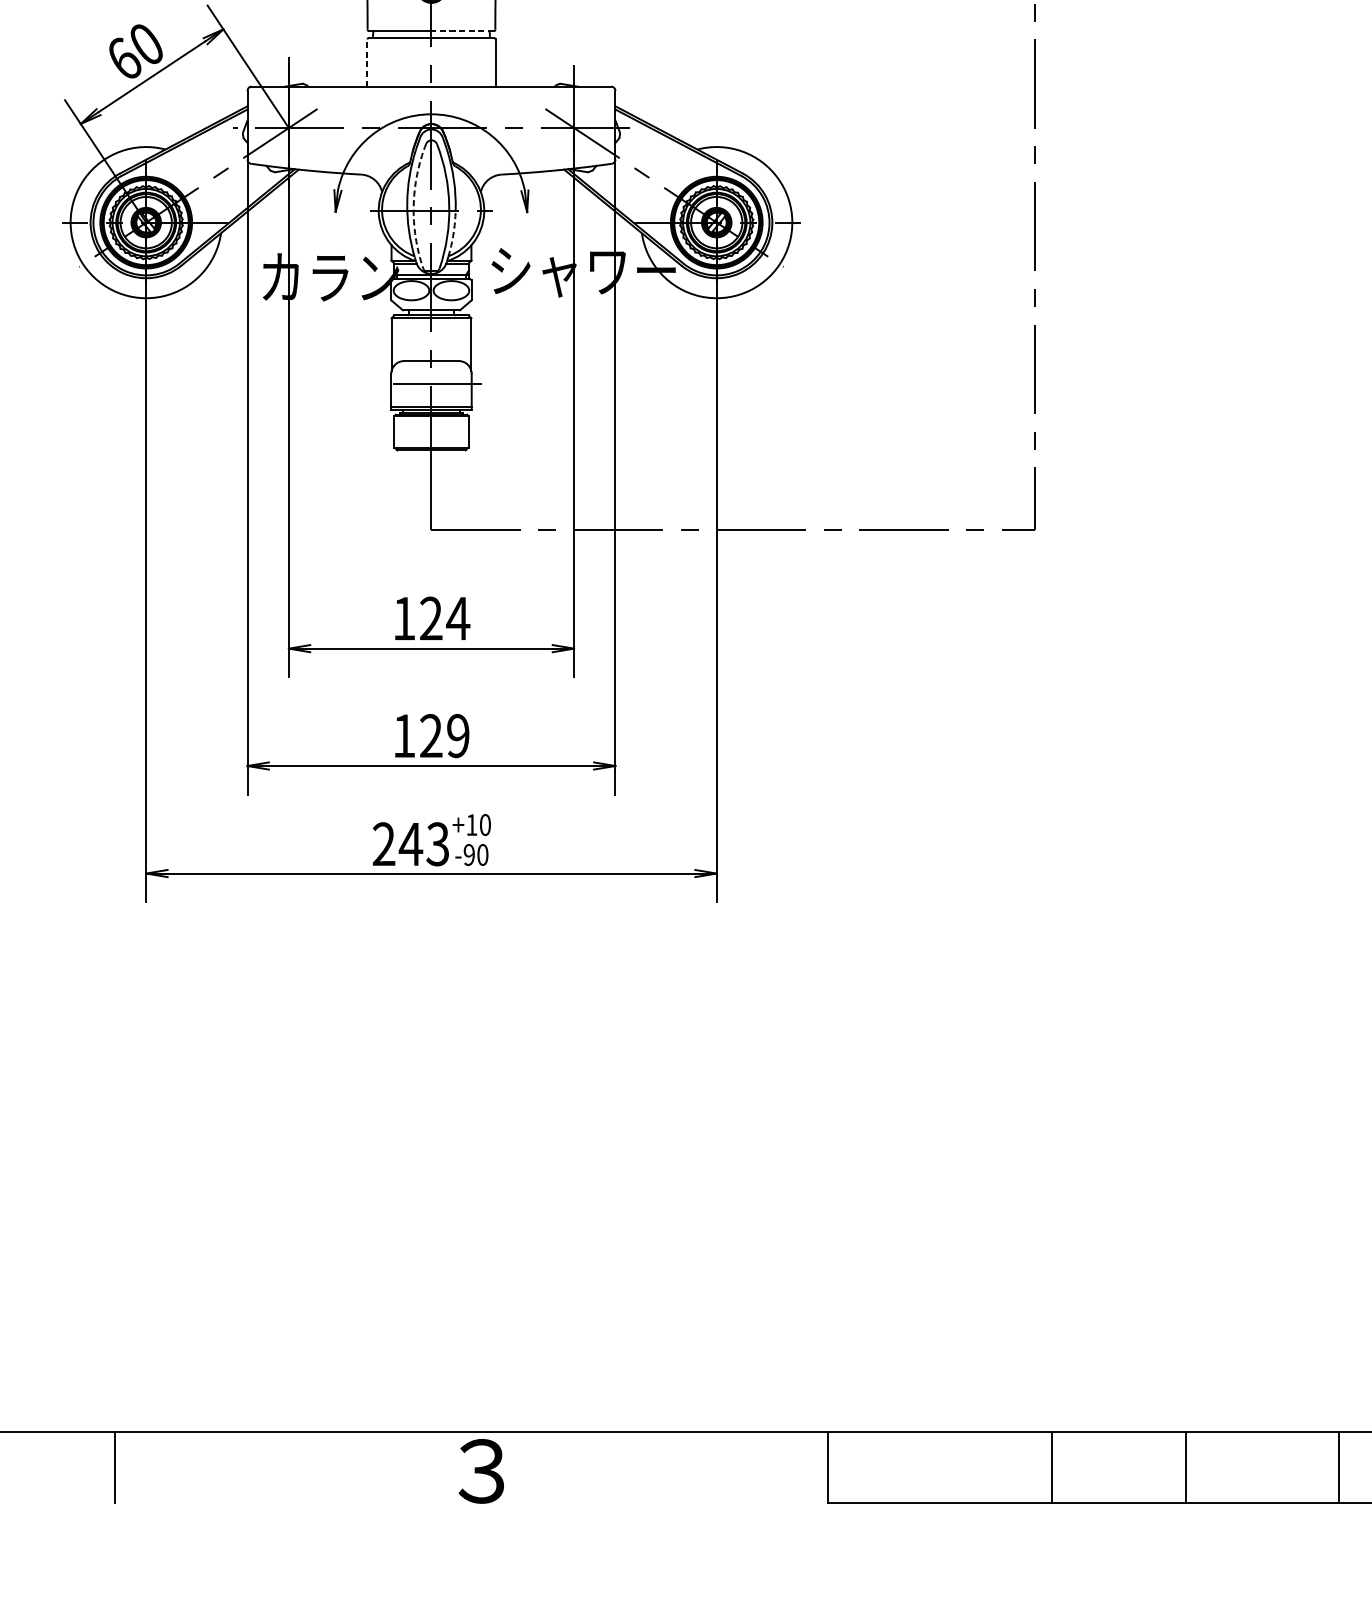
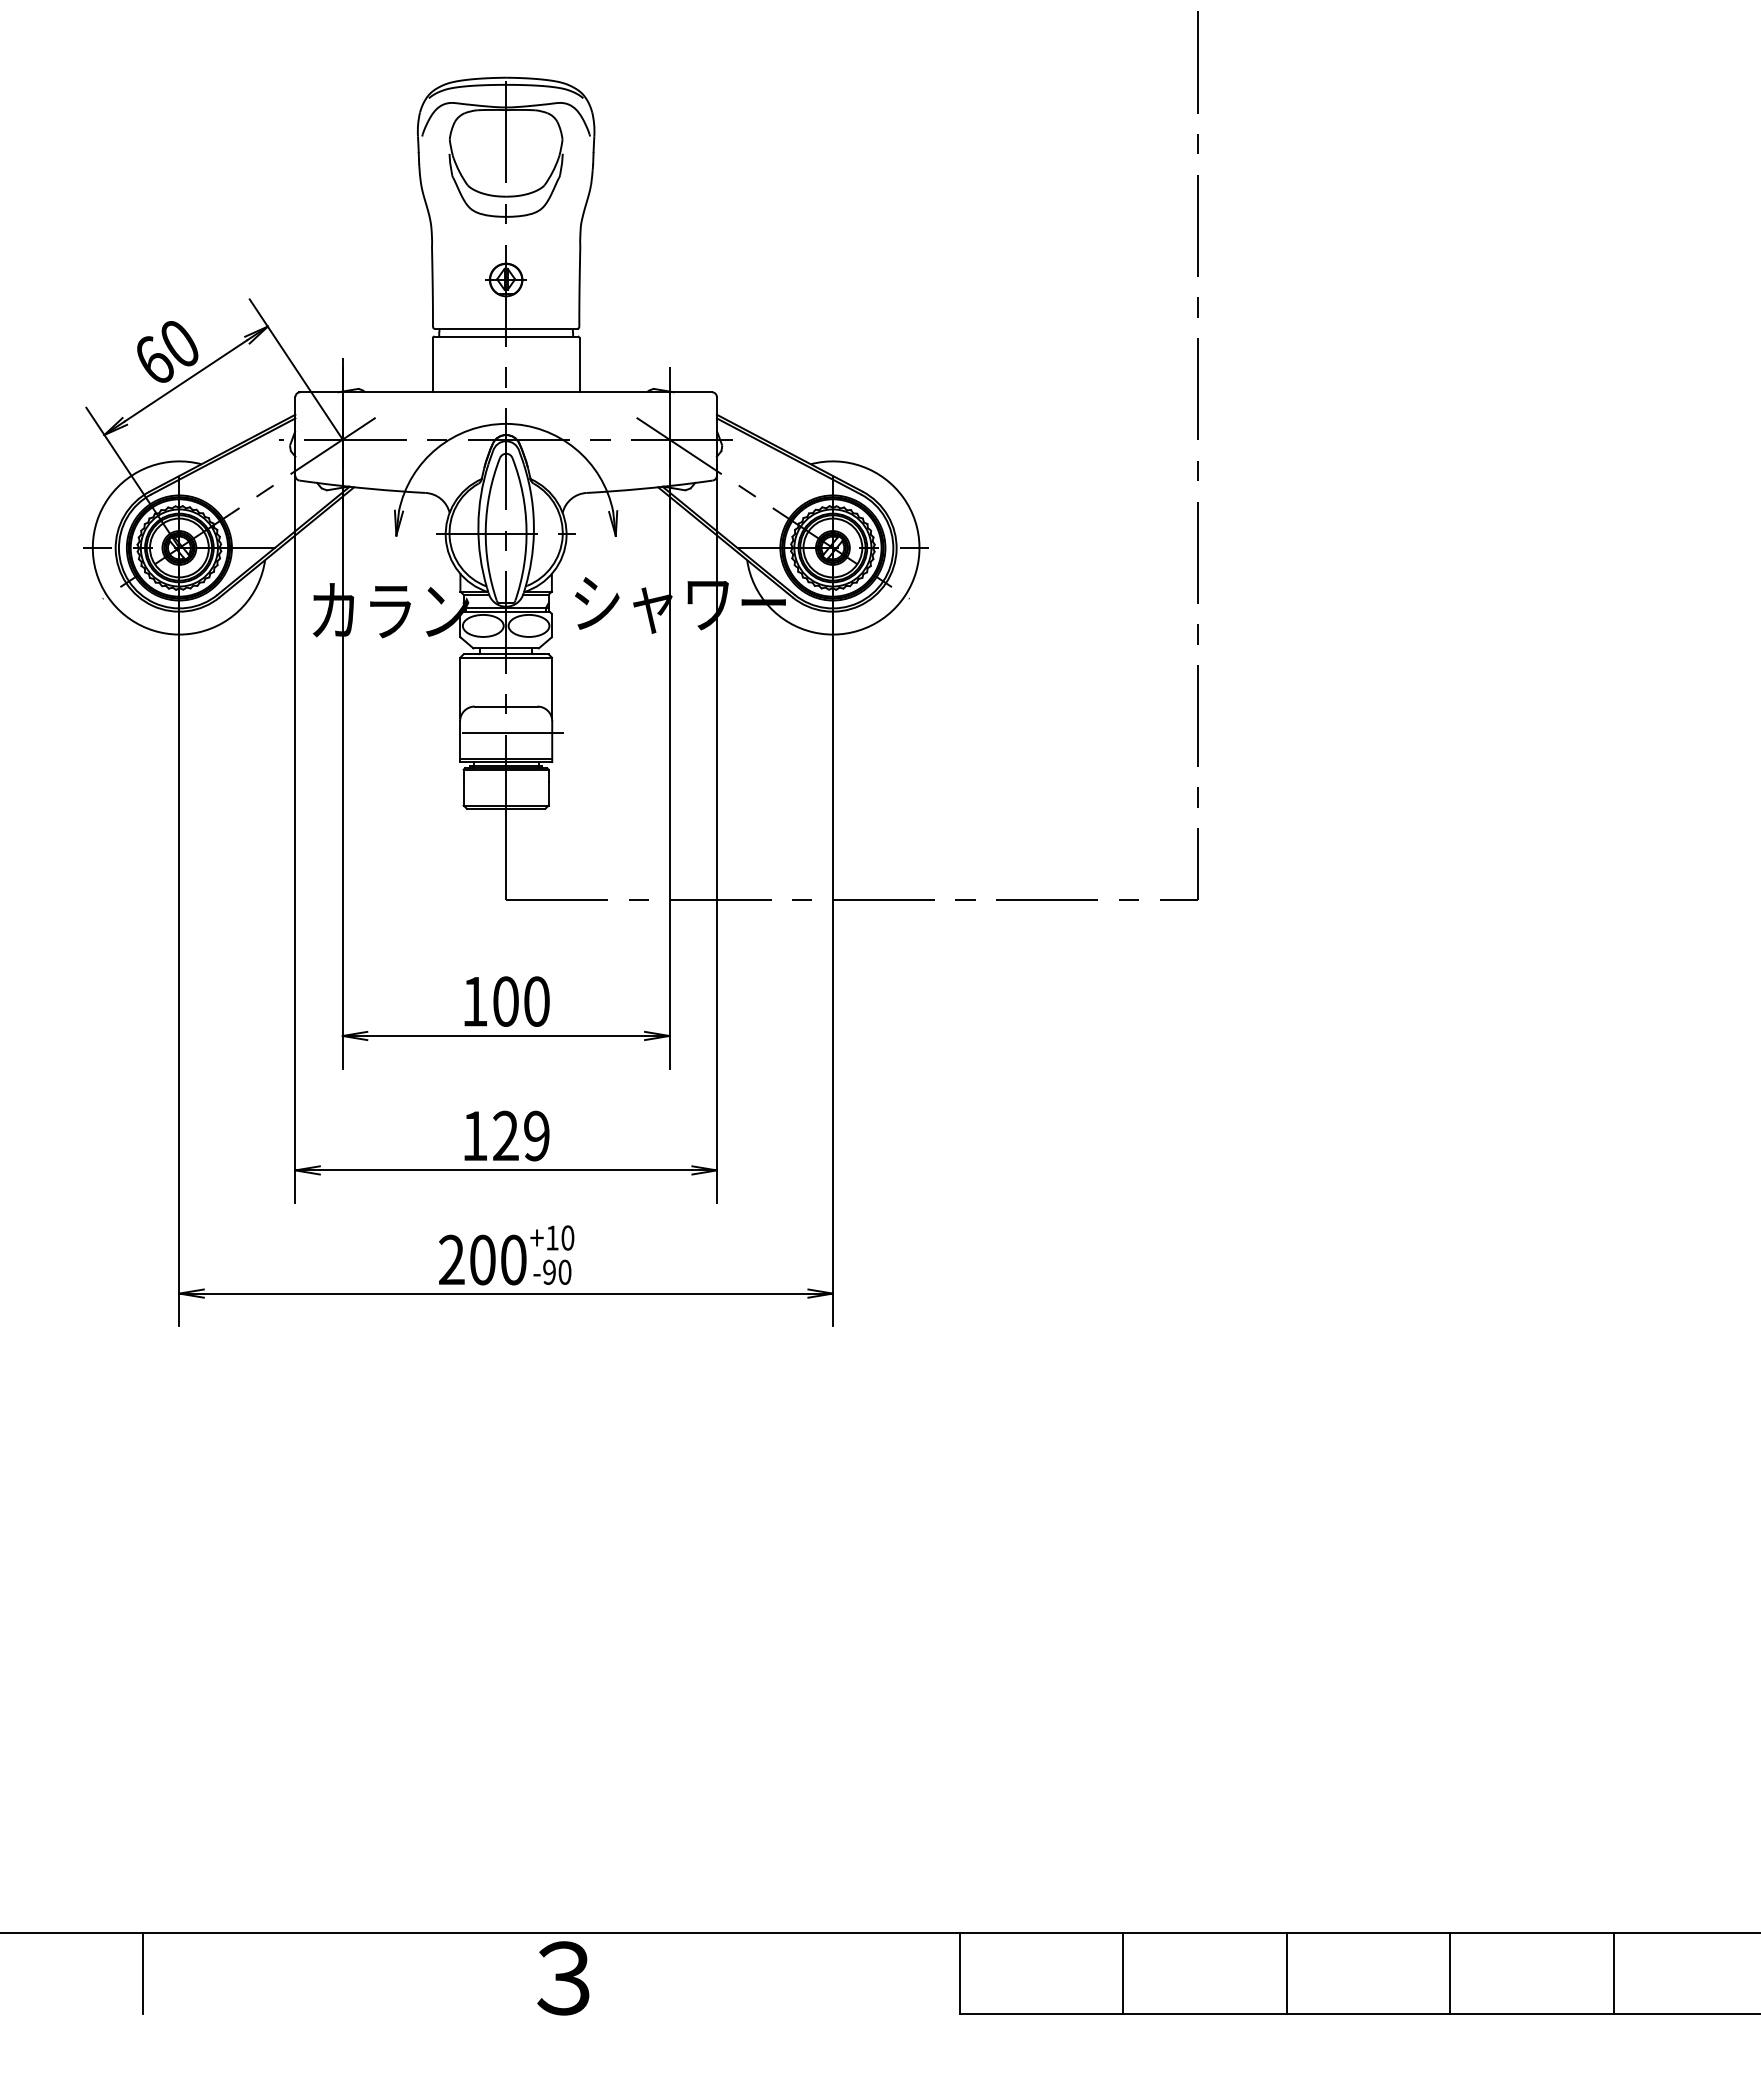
line: (462, 31) -> (541, 328), dashed -> solid
line: (367, 62) -> (432, 364), dashed -> solid
arc: (413, 205) -> (485, 528), dashed -> solid
arc: (453, 234) -> (531, 561), dashed -> solid
text: (444, 618) -> (521, 1001), 124 -> 100
text: (423, 843) -> (497, 1259), 243 -> 200
line: (1051, 1467) -> (1123, 1973), moved
line: (1186, 1467) -> (1286, 1973), moved
line: (1338, 1467) -> (1450, 1973), moved

